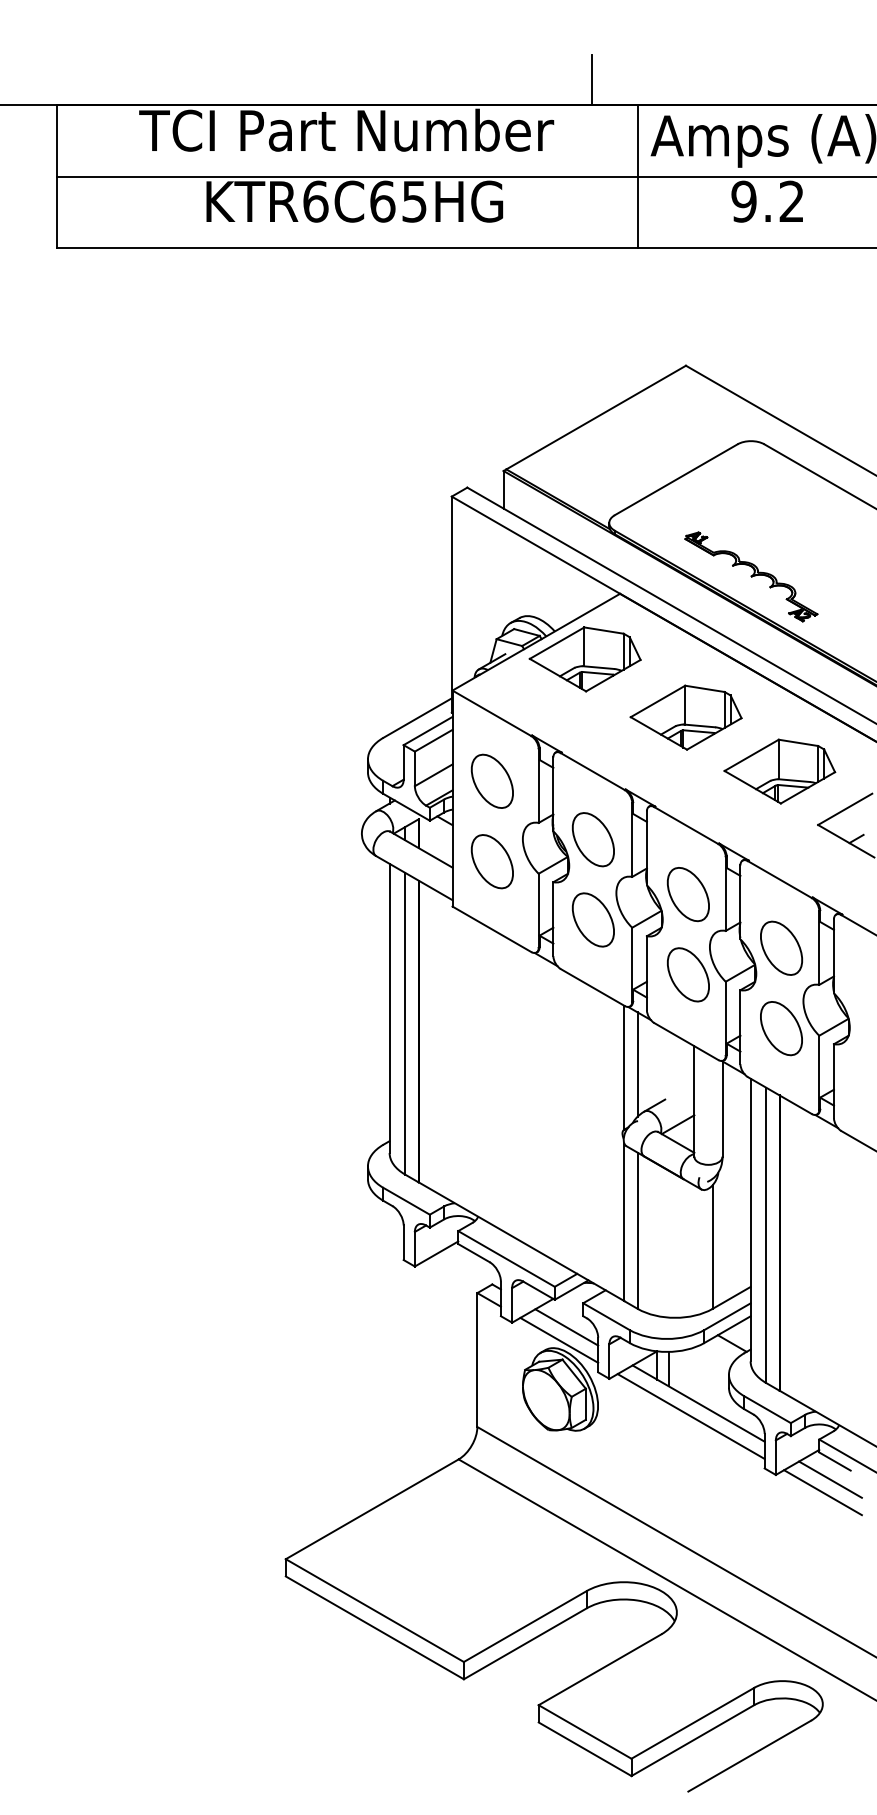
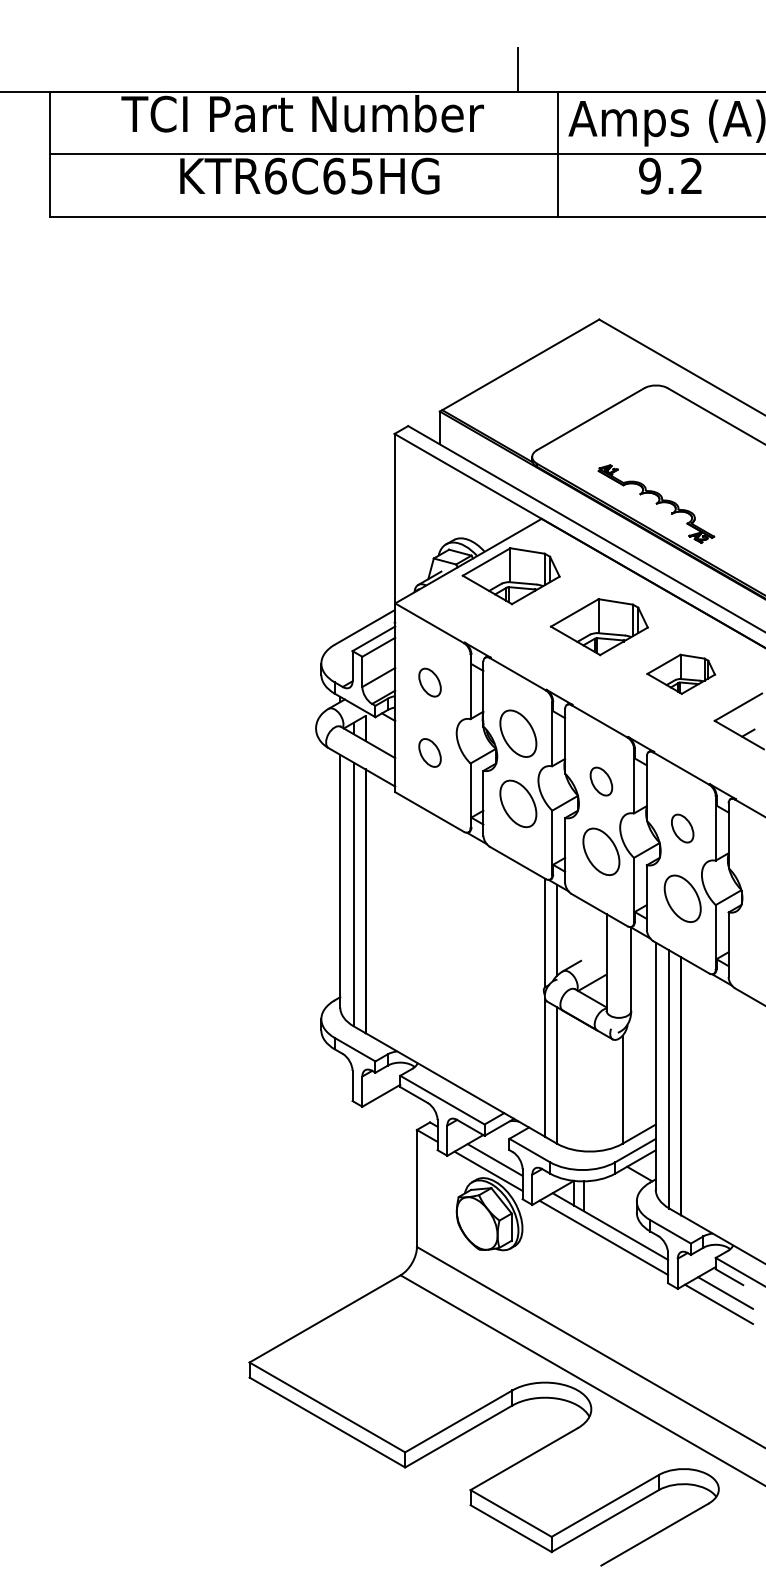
part: (778, 771) -> (680, 674), size x0.7
part: (491, 781) -> (429, 682), size x0.6
part: (491, 861) -> (429, 752), size x0.6
part: (688, 894) -> (601, 781), size x0.6
part: (781, 948) -> (682, 828), size x0.6

